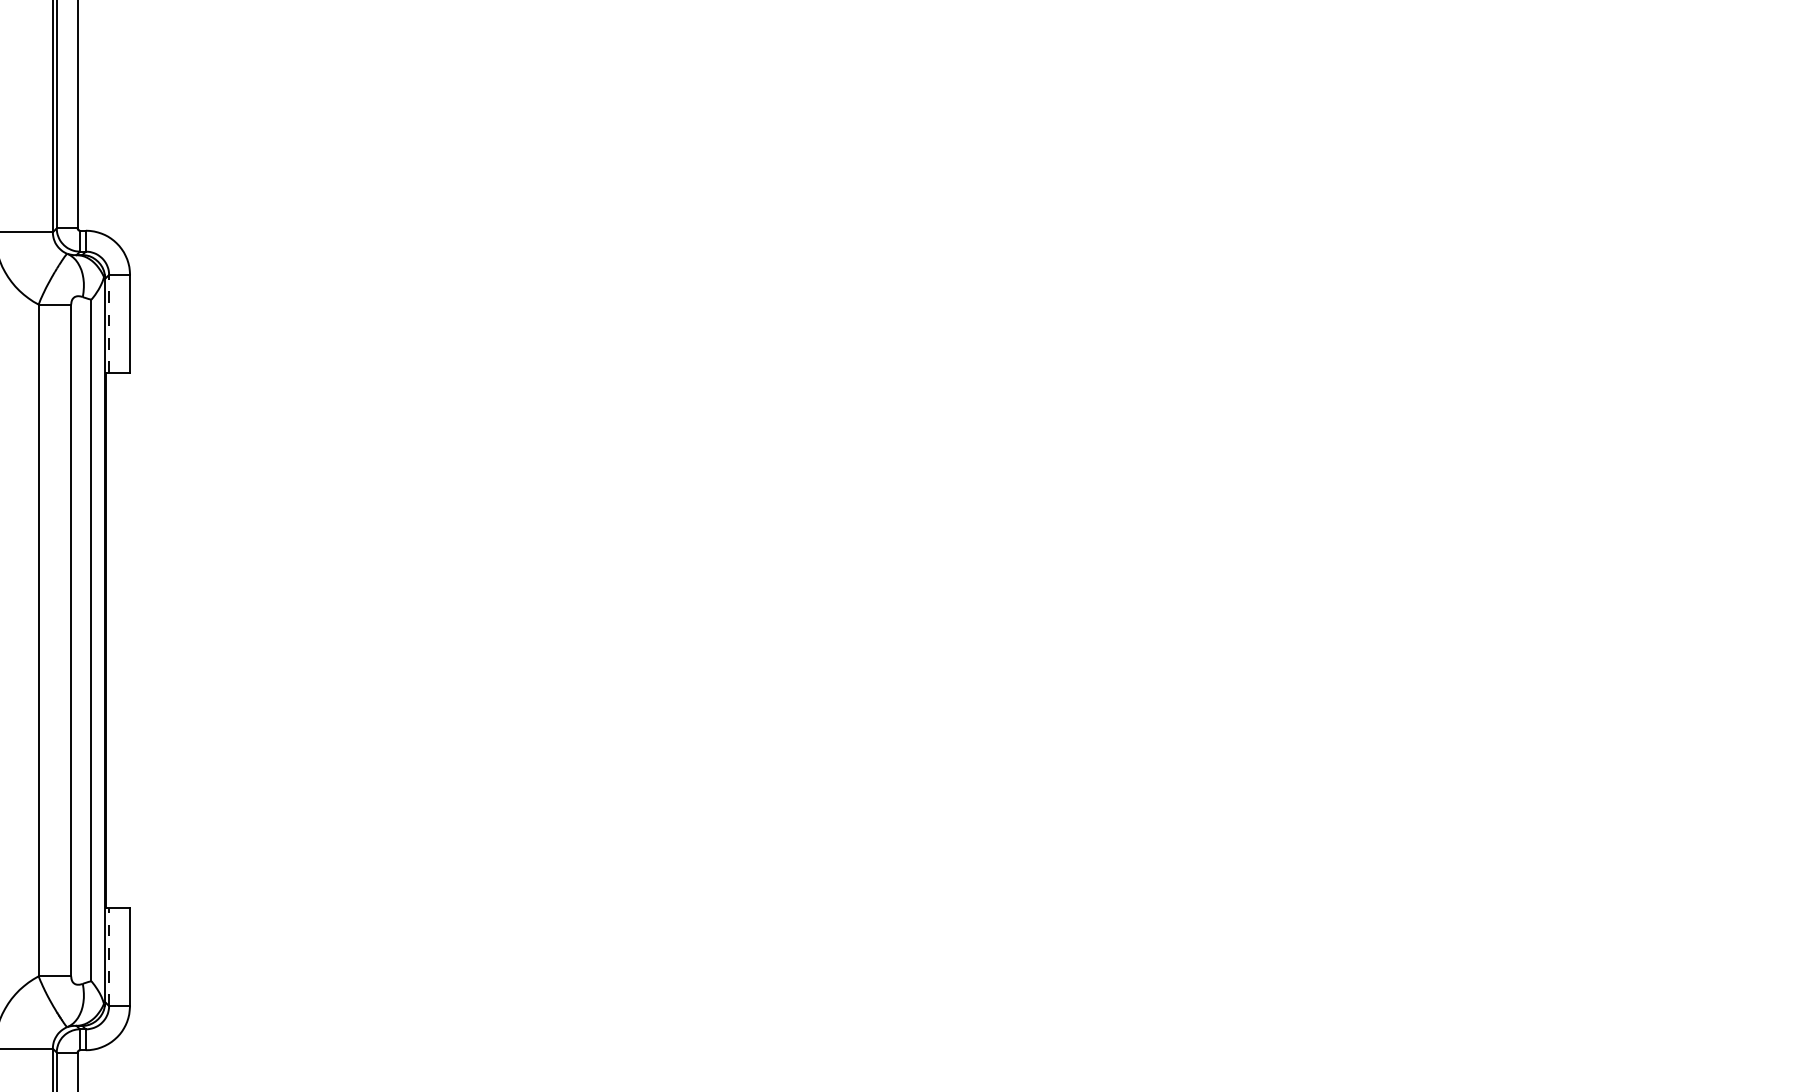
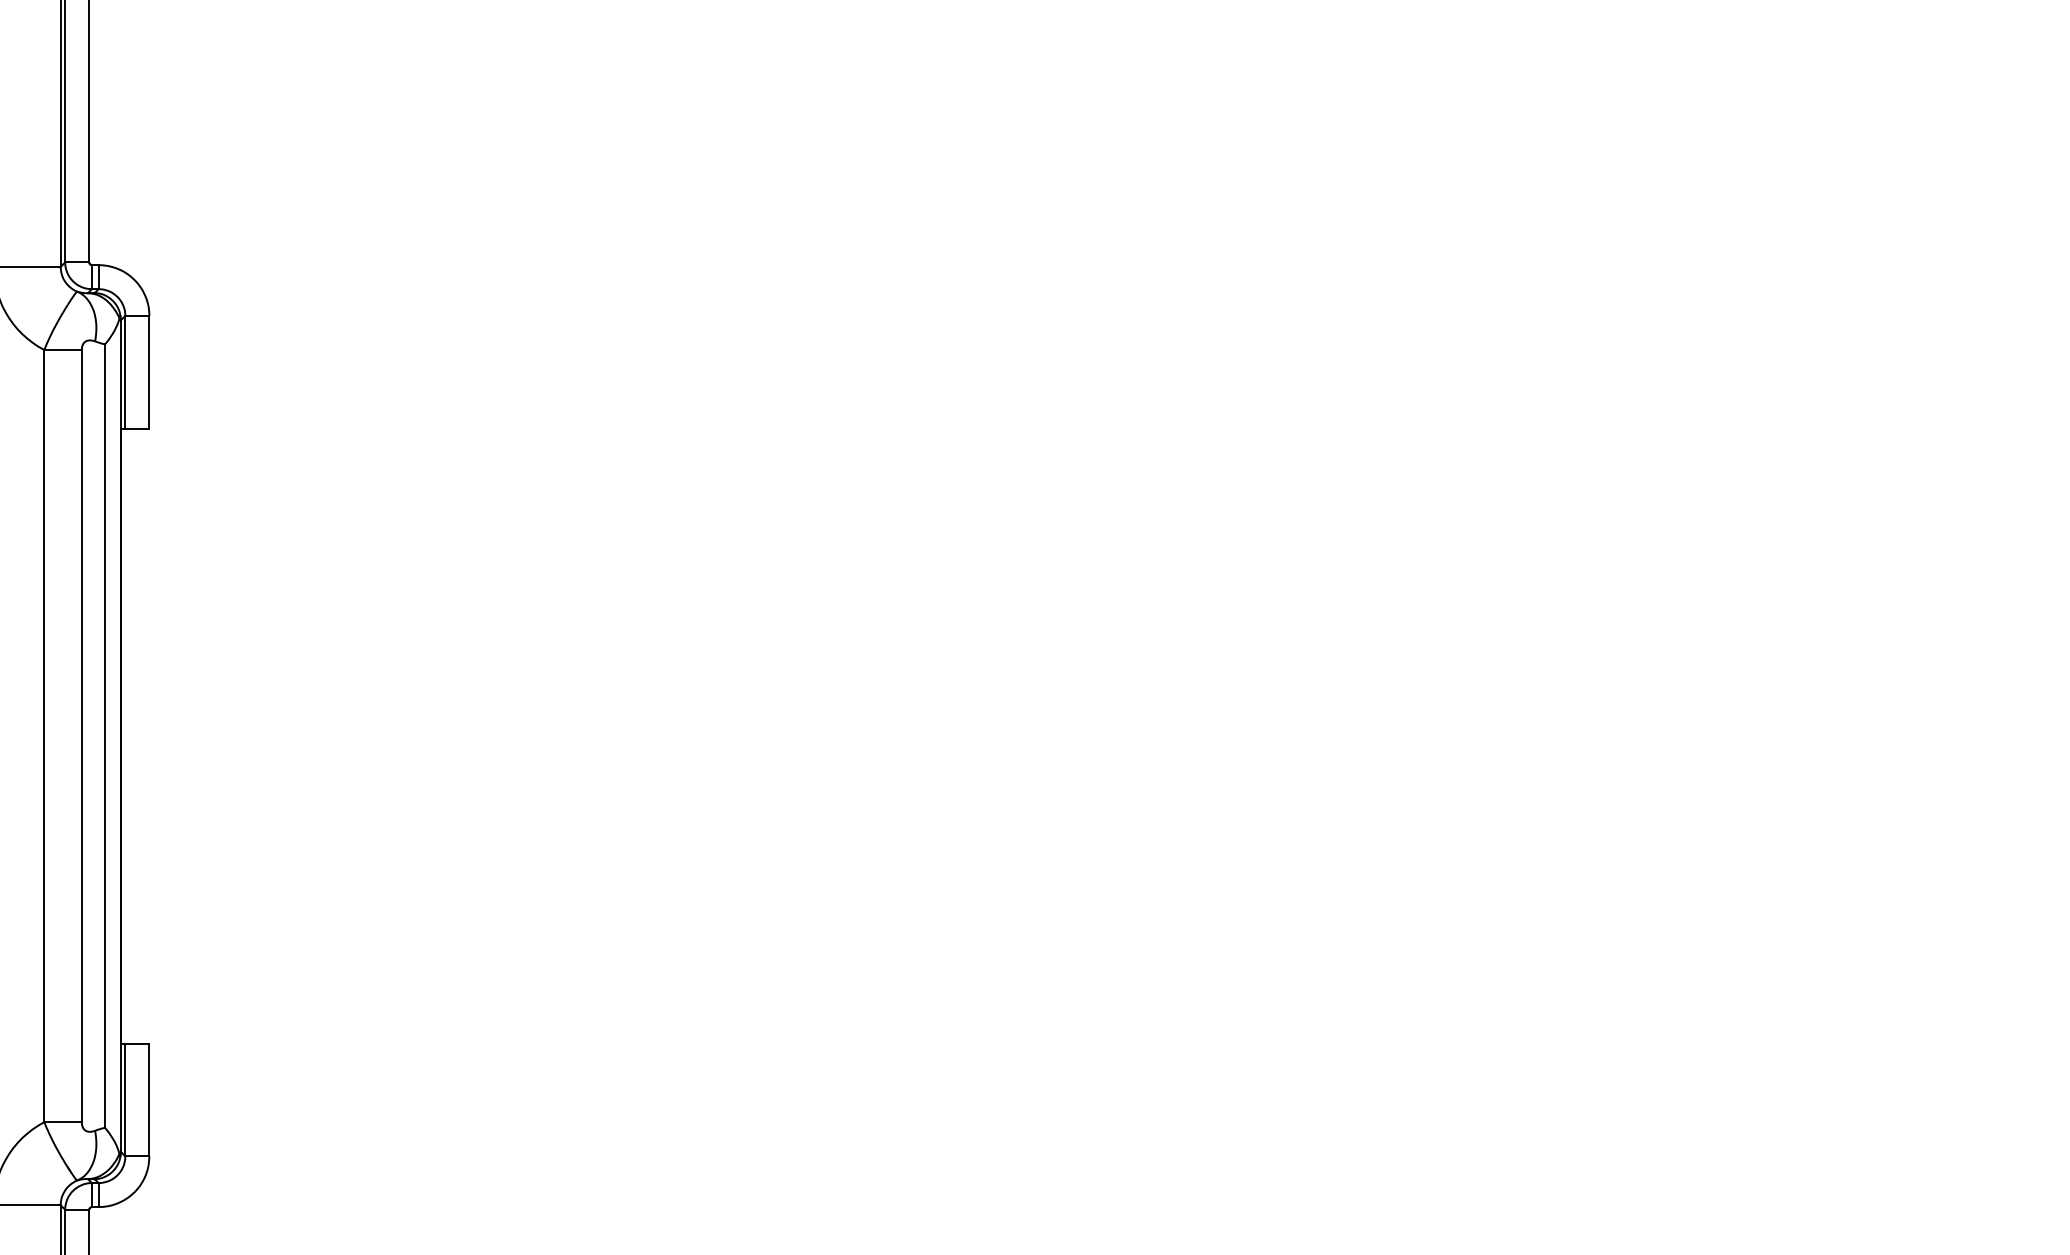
line: (109, 323) -> (125, 371), dashed -> solid
line: (109, 956) -> (125, 1099), dashed -> solid

